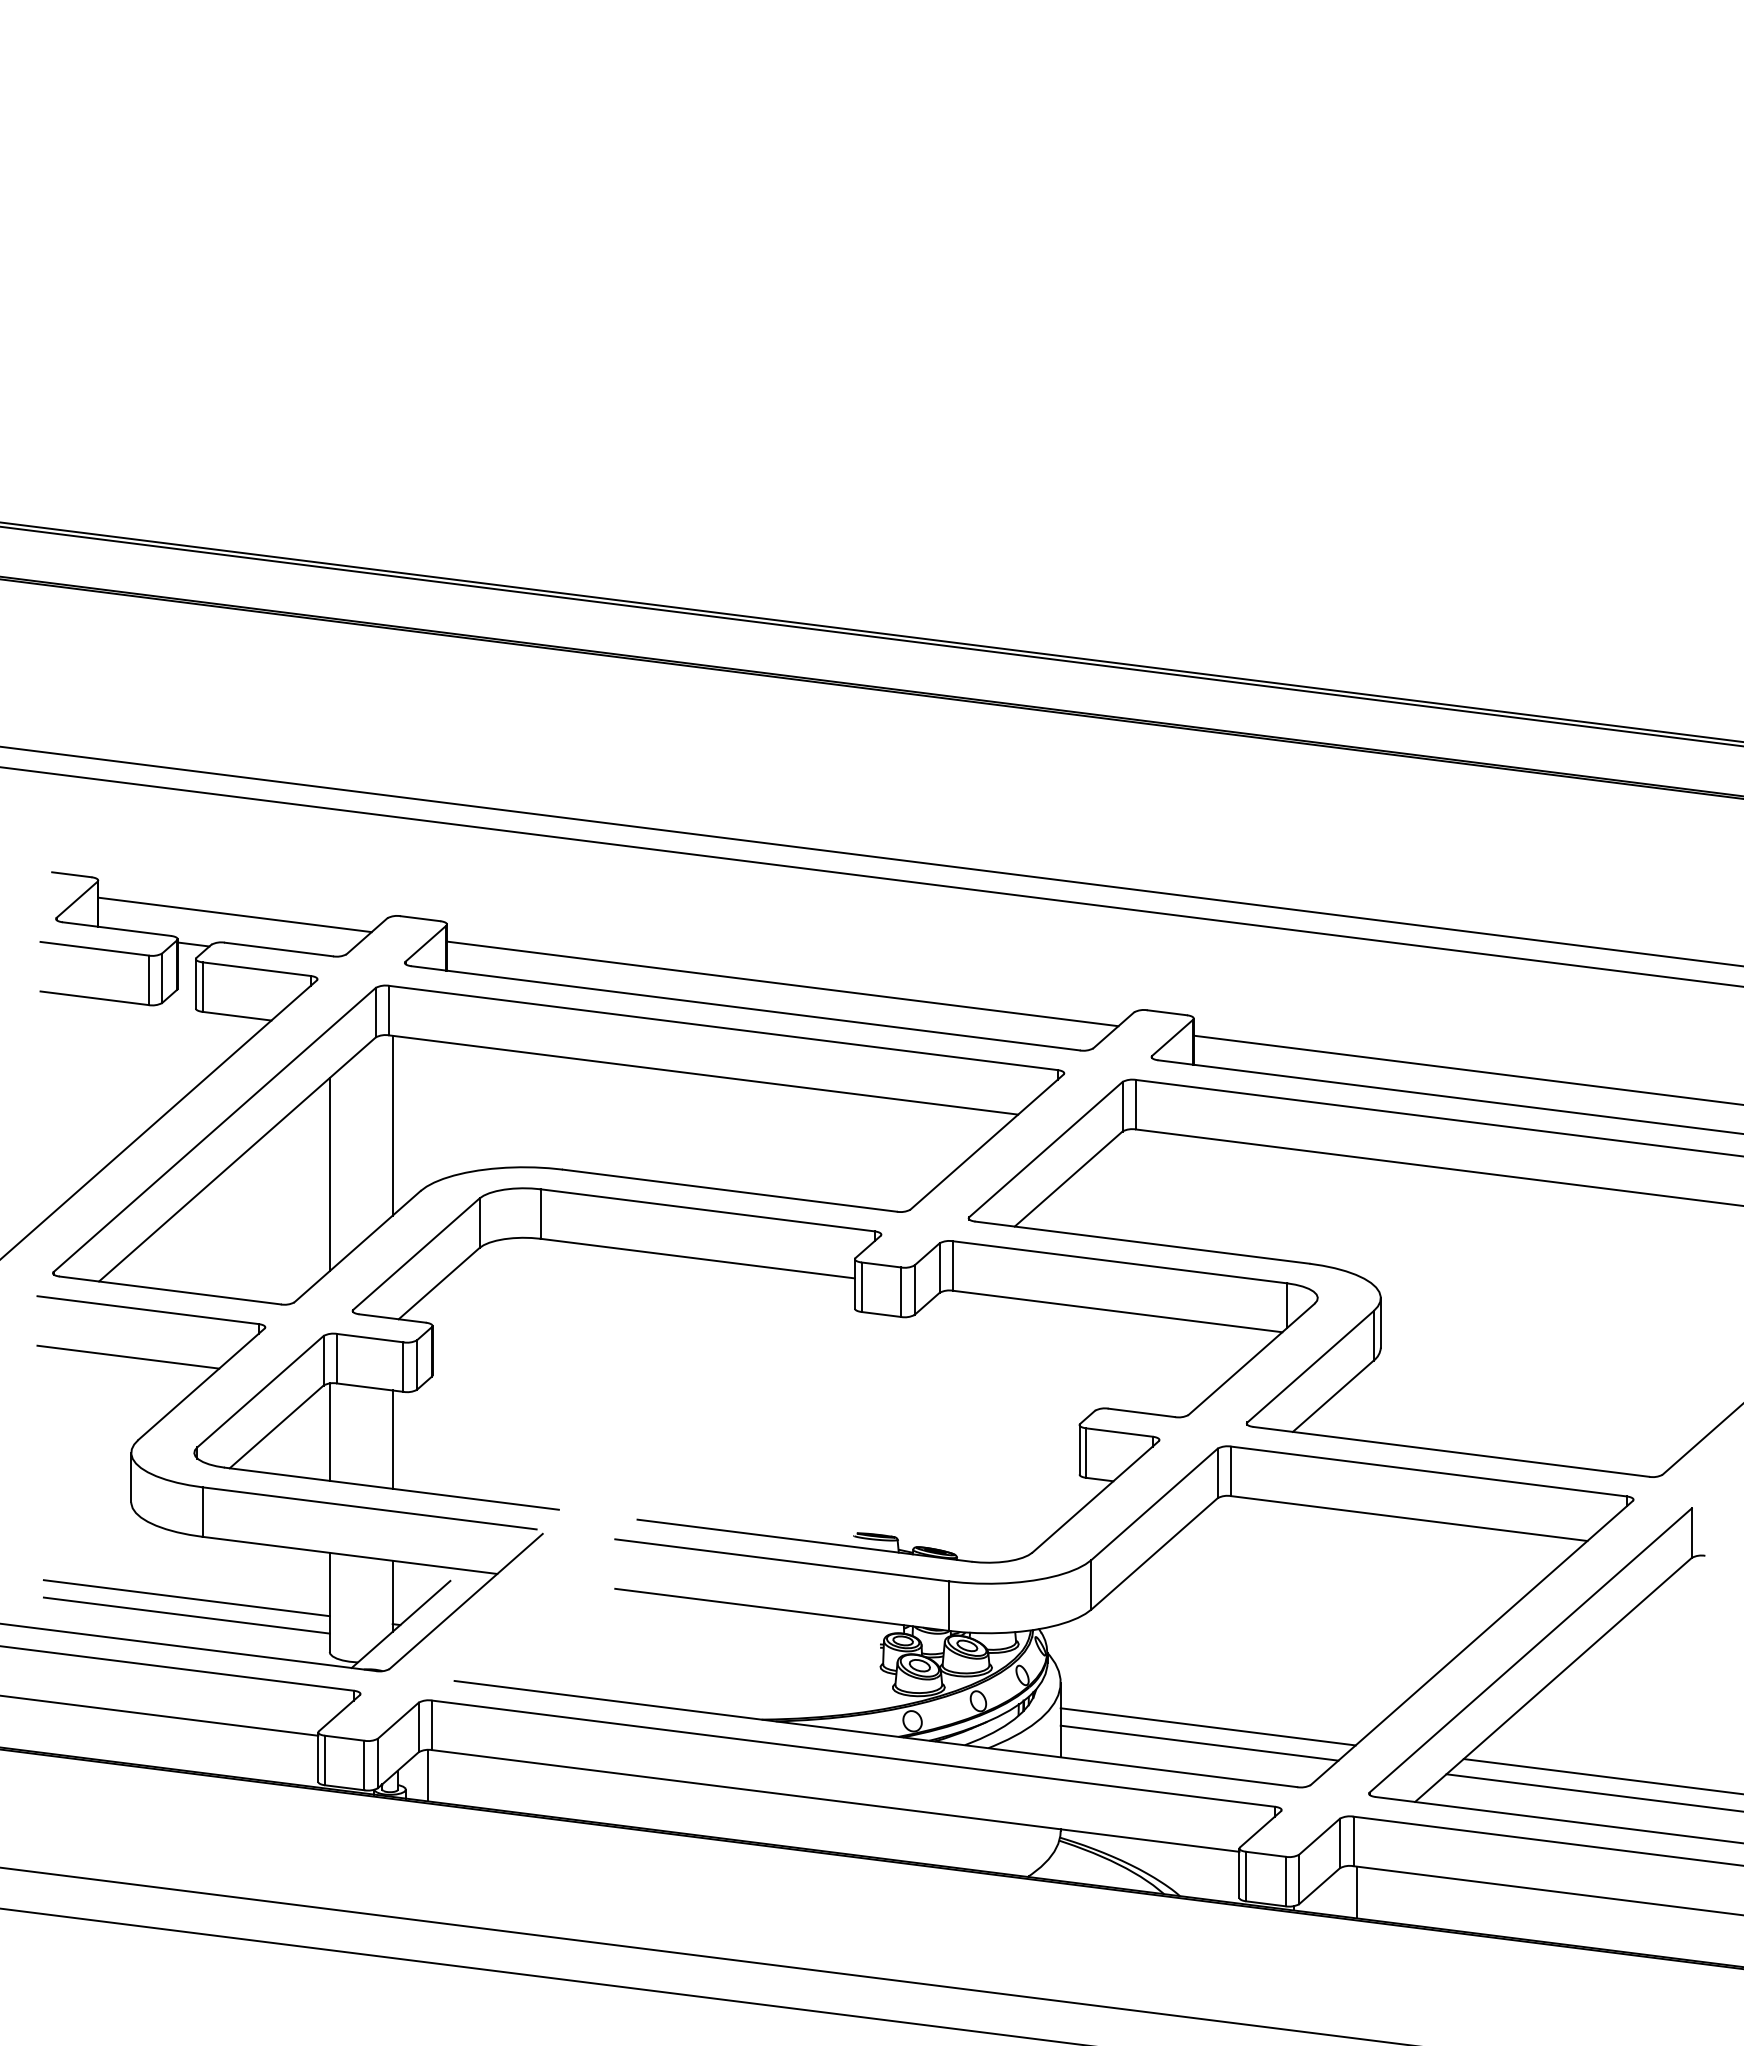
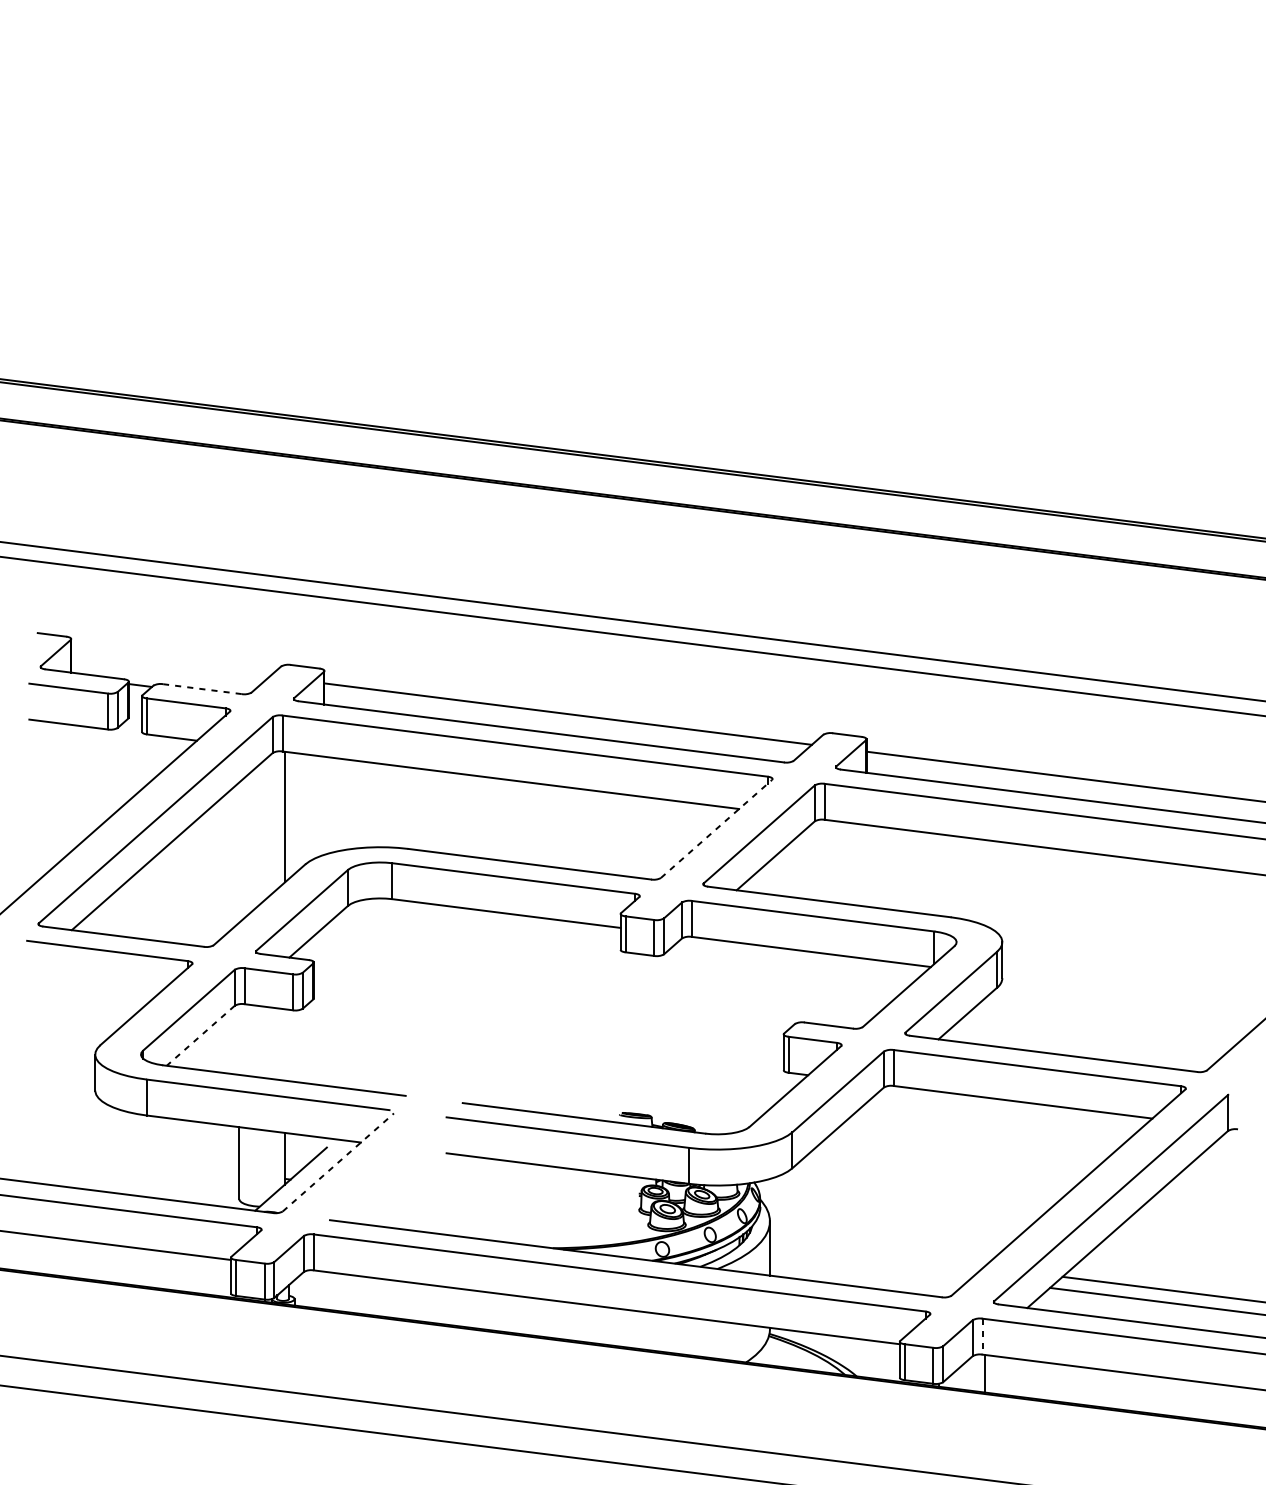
line: (234, 914) -> (170, 663), removed
line: (278, 949) -> (202, 689), solid -> dashed
line: (987, 1141) -> (716, 828), solid -> dashed
line: (329, 1174) -> (239, 852), removed
line: (128, 1356) -> (93, 984), removed
line: (276, 1426) -> (200, 1035), solid -> dashed
line: (329, 1431) -> (239, 1039), removed
line: (392, 1439) -> (284, 1044), removed
line: (186, 1598) -> (135, 1160), removed
line: (466, 1601) -> (338, 1162), solid -> dashed
line: (186, 1615) -> (135, 1172), removed
line: (1207, 1726) -> (876, 1253), removed
line: (1199, 1742) -> (870, 1264), removed
line: (427, 1775) -> (310, 1288), removed
line: (1353, 1841) -> (982, 1336), solid -> dashed

